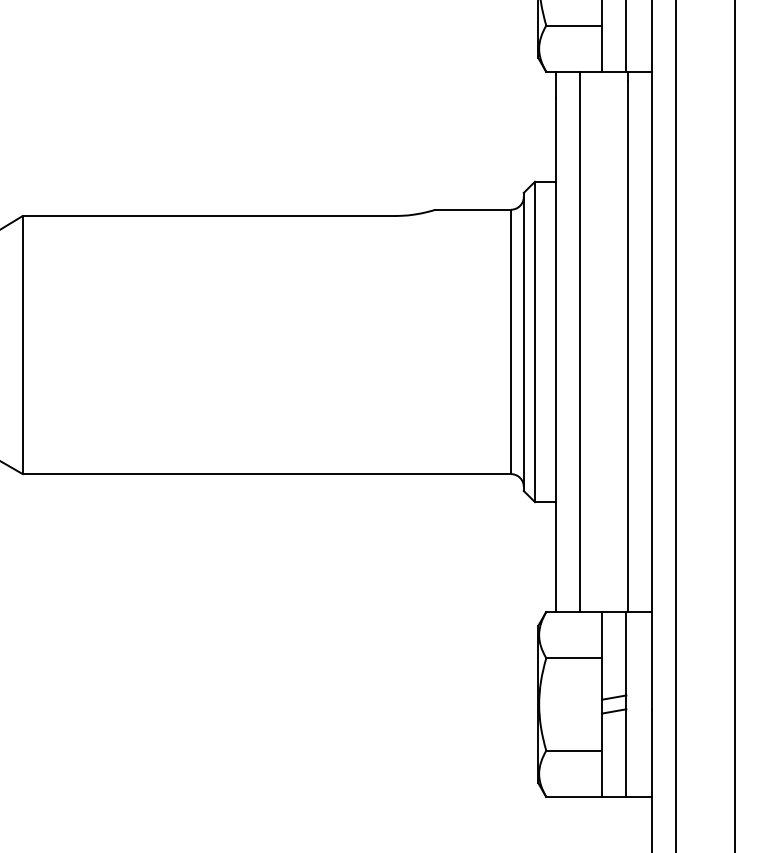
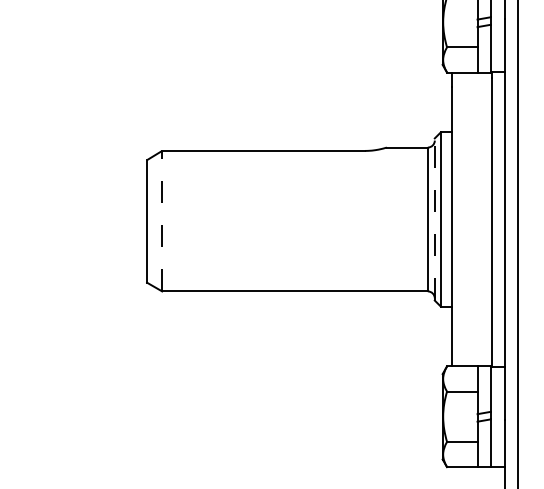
line: (523, 341) -> (434, 219), solid -> dashed
line: (580, 341) -> (465, 219), removed
line: (23, 343) -> (162, 220), solid -> dashed

